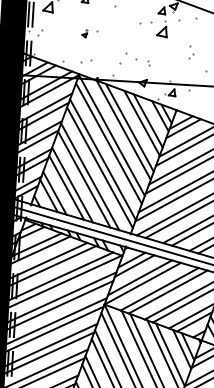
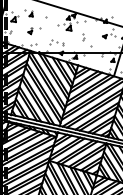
part: (90, 34) -> (34, 31), size x1.67

